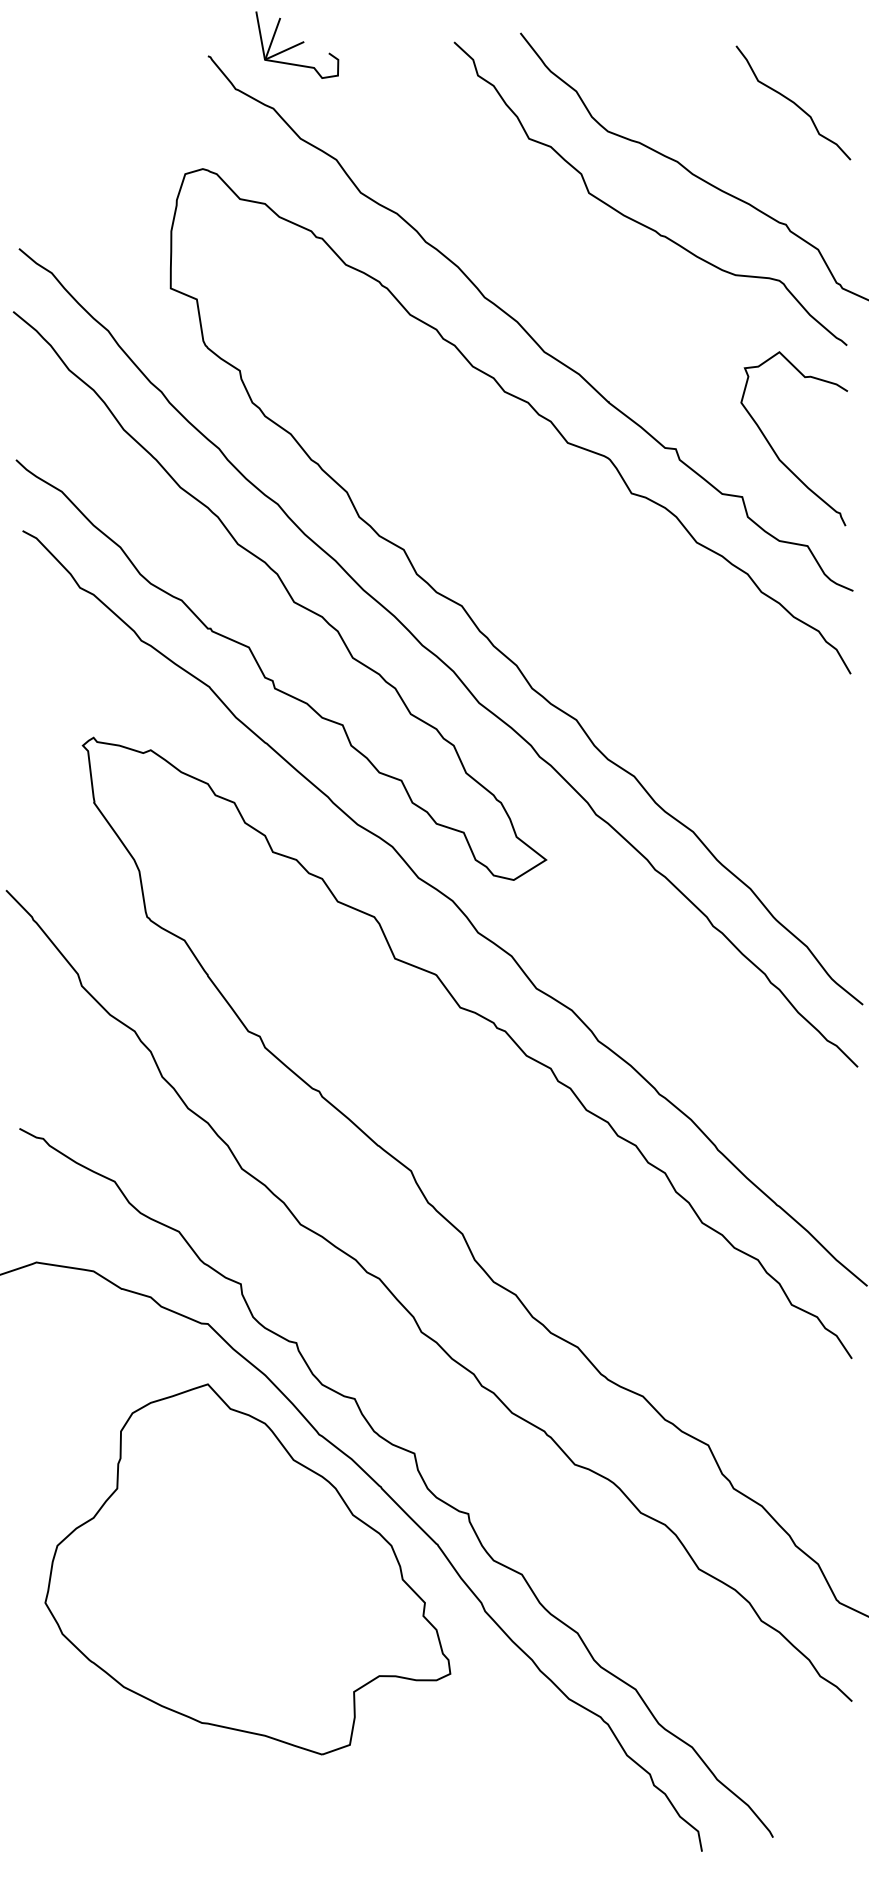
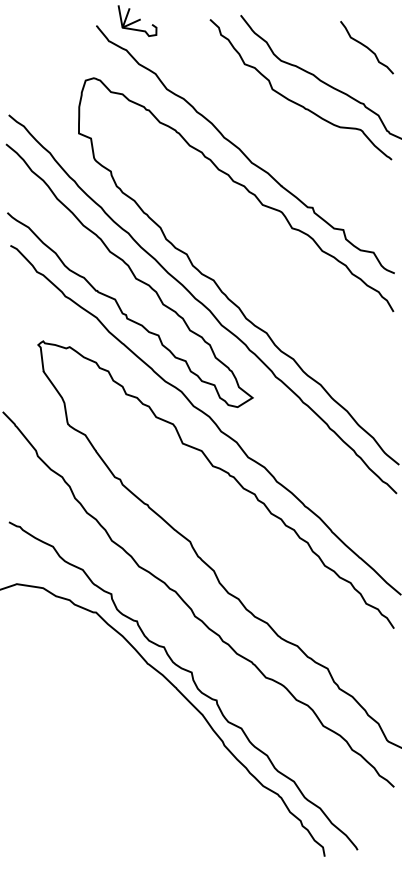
curve: (774, 448) -> (358, 207), removed
part: (247, 1568) -> (114, 725), removed

